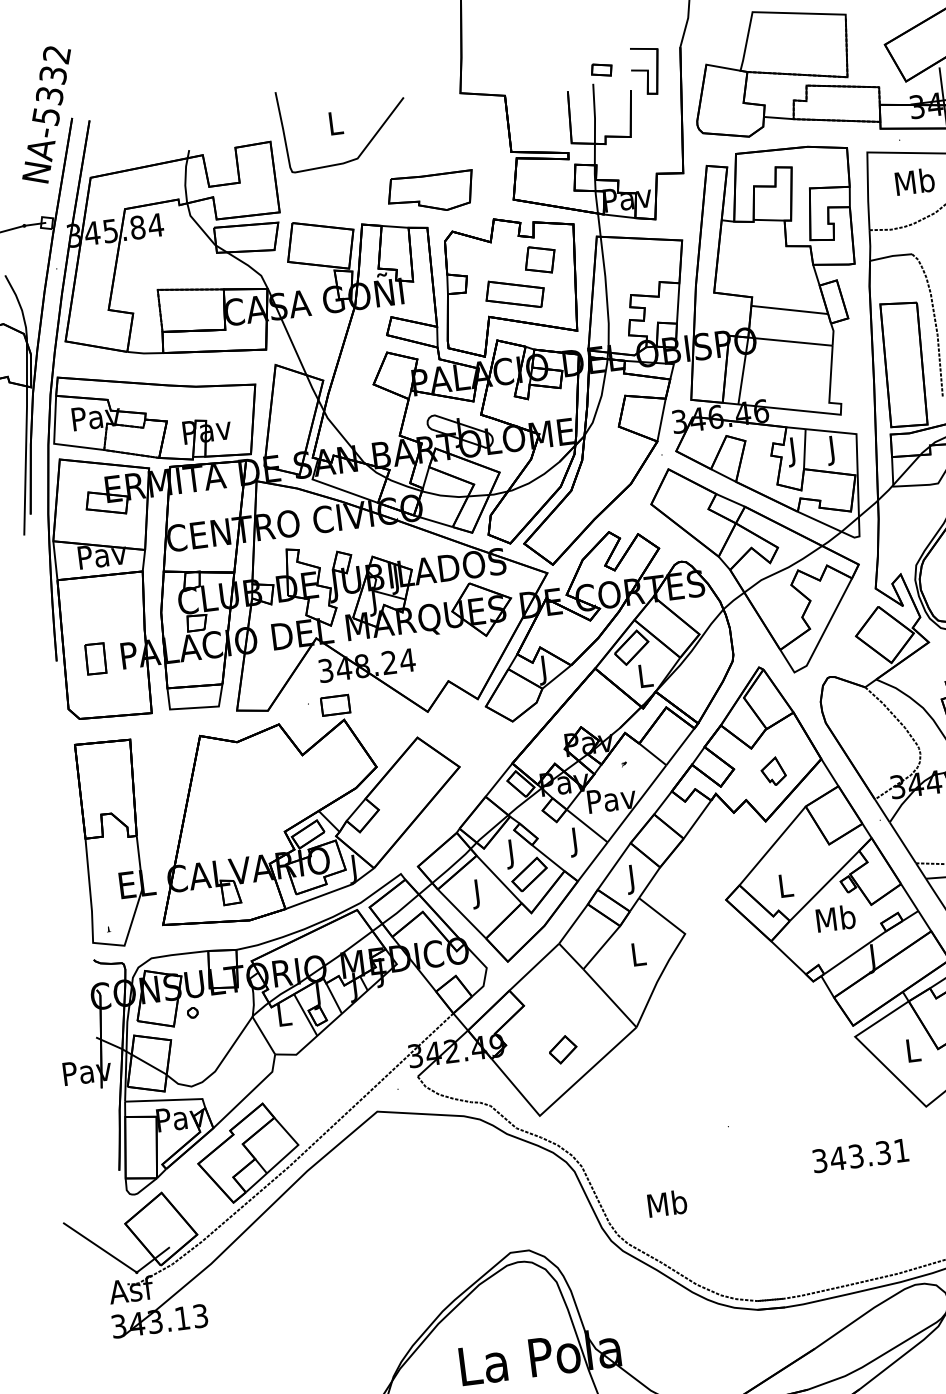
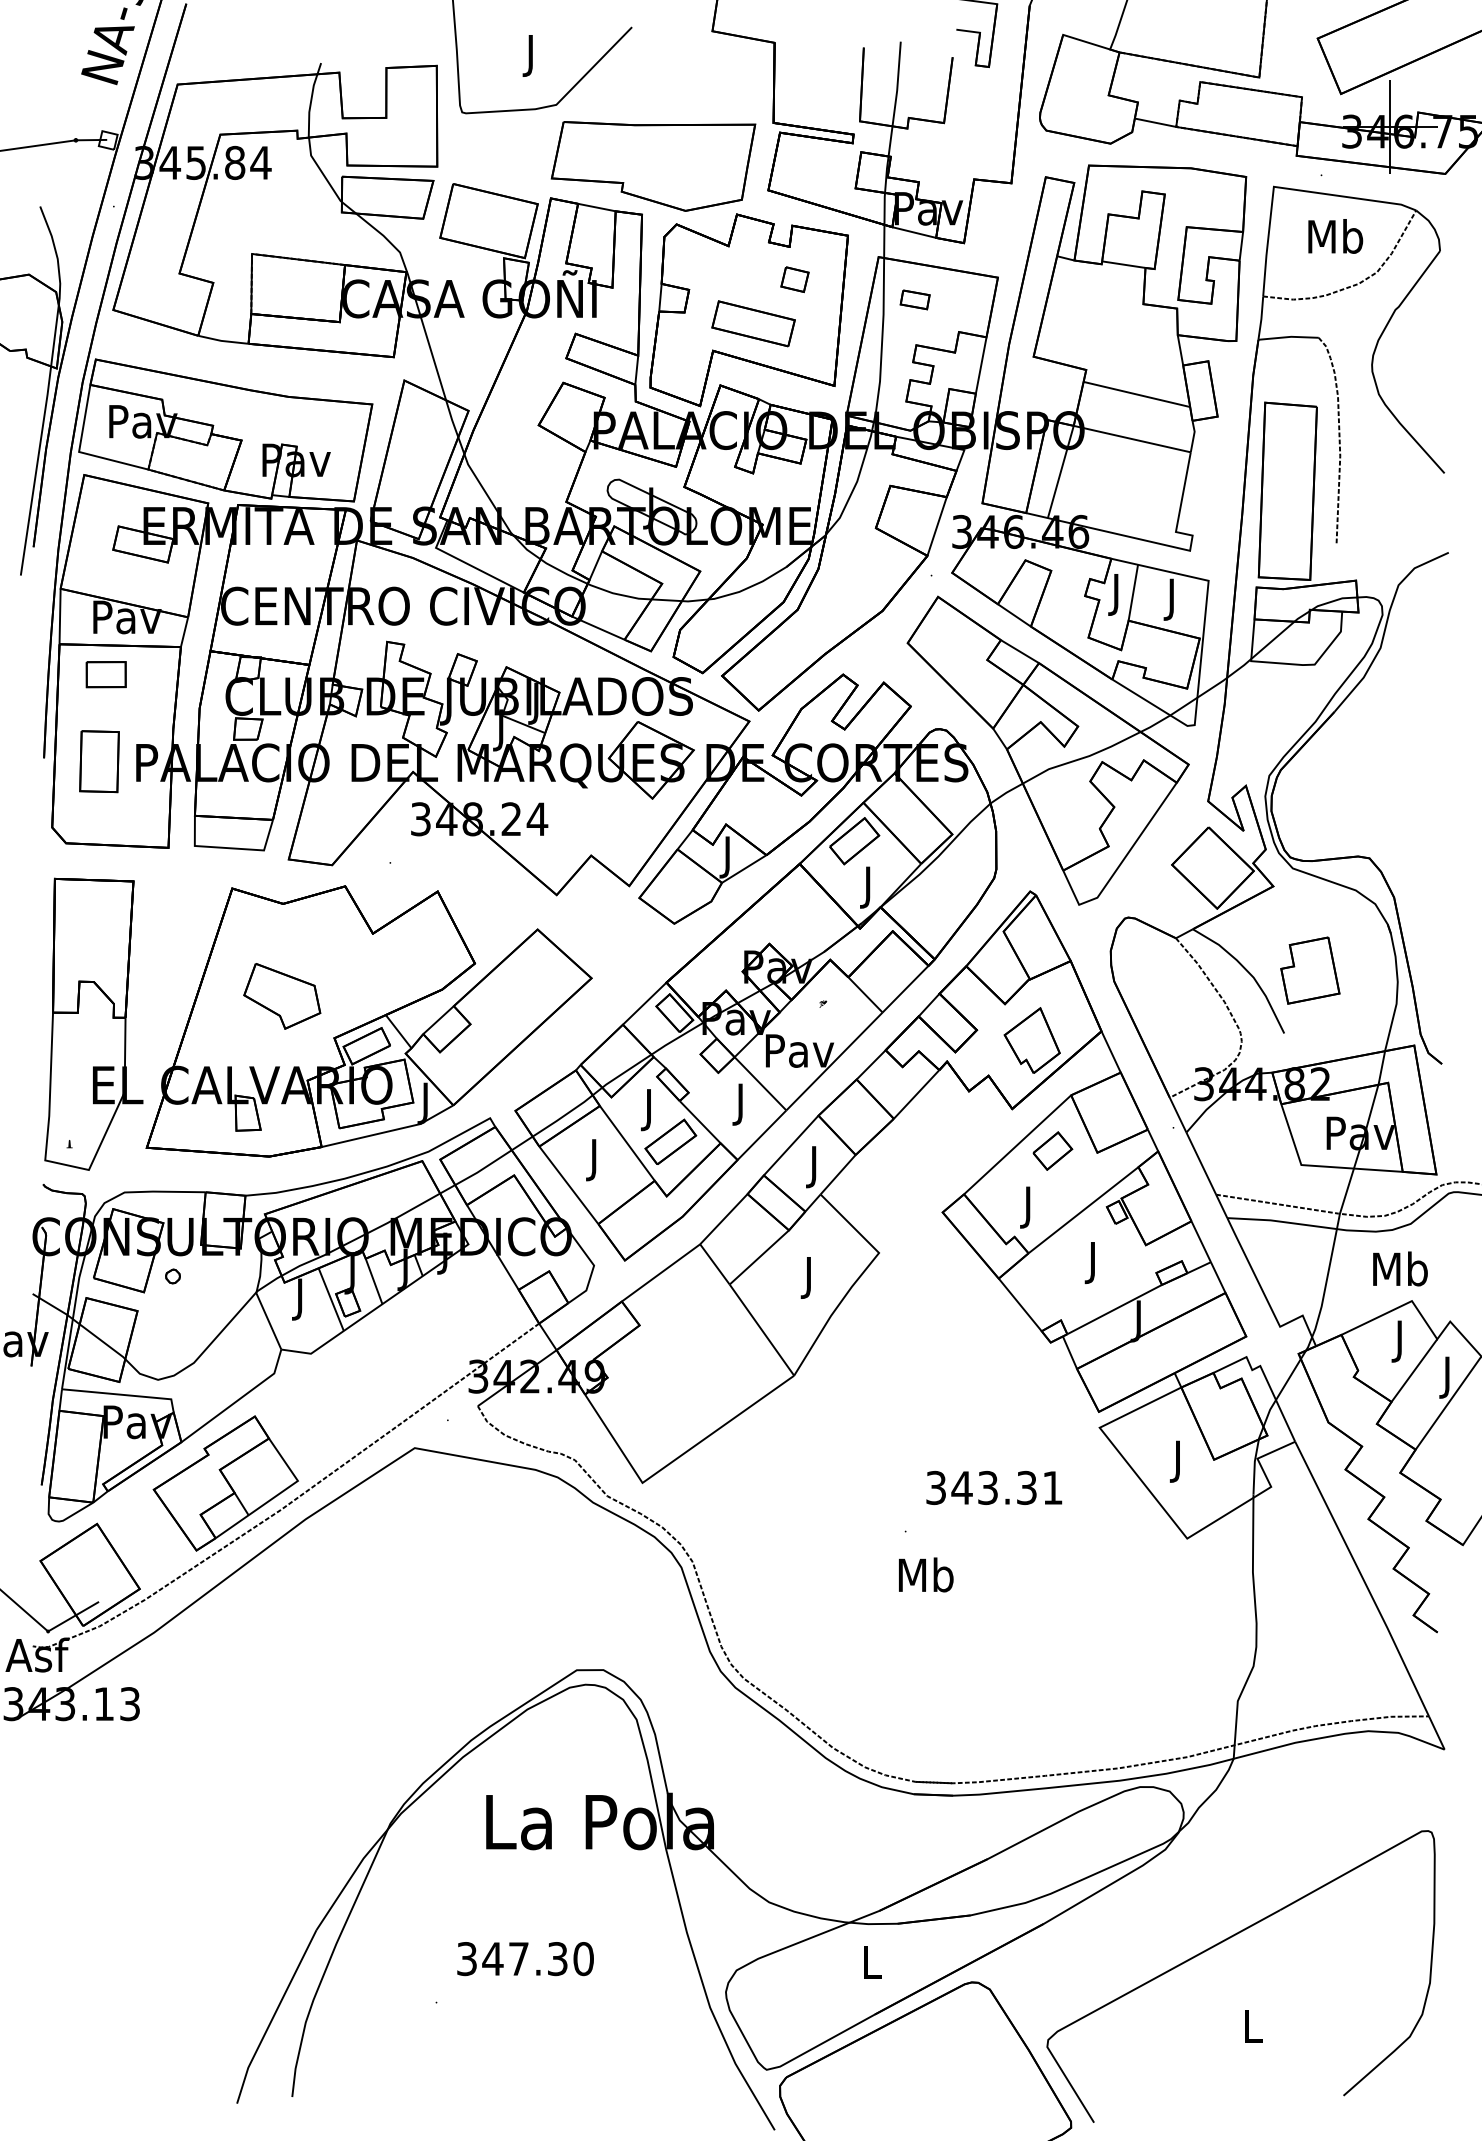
part: (601, 69) -> (914, 299), moved
text: (335, 126) -> (531, 55), L -> J
part: (431, 193) -> (653, 166), size x1.67
part: (539, 259) -> (794, 279), size x0.62
part: (95, 658) -> (99, 761), size x1.43
text: (646, 678) -> (869, 887), L -> J
part: (335, 705) -> (105, 674), moved
part: (773, 771) -> (1031, 1040), size x1.67
part: (244, 807) -> (282, 996), added
text: (786, 888) -> (1029, 1207), L -> J
text: (836, 921) -> (1093, 1262), Mb -> J
text: (638, 957) -> (809, 1277), L -> J
text: (284, 1017) -> (301, 1299), L -> J
part: (562, 1049) -> (1052, 1150), moved
text: (913, 1053) -> (1178, 1461), L -> J
text: (860, 1155) -> (994, 1487), moved
text: (667, 1203) -> (926, 1574), moved

